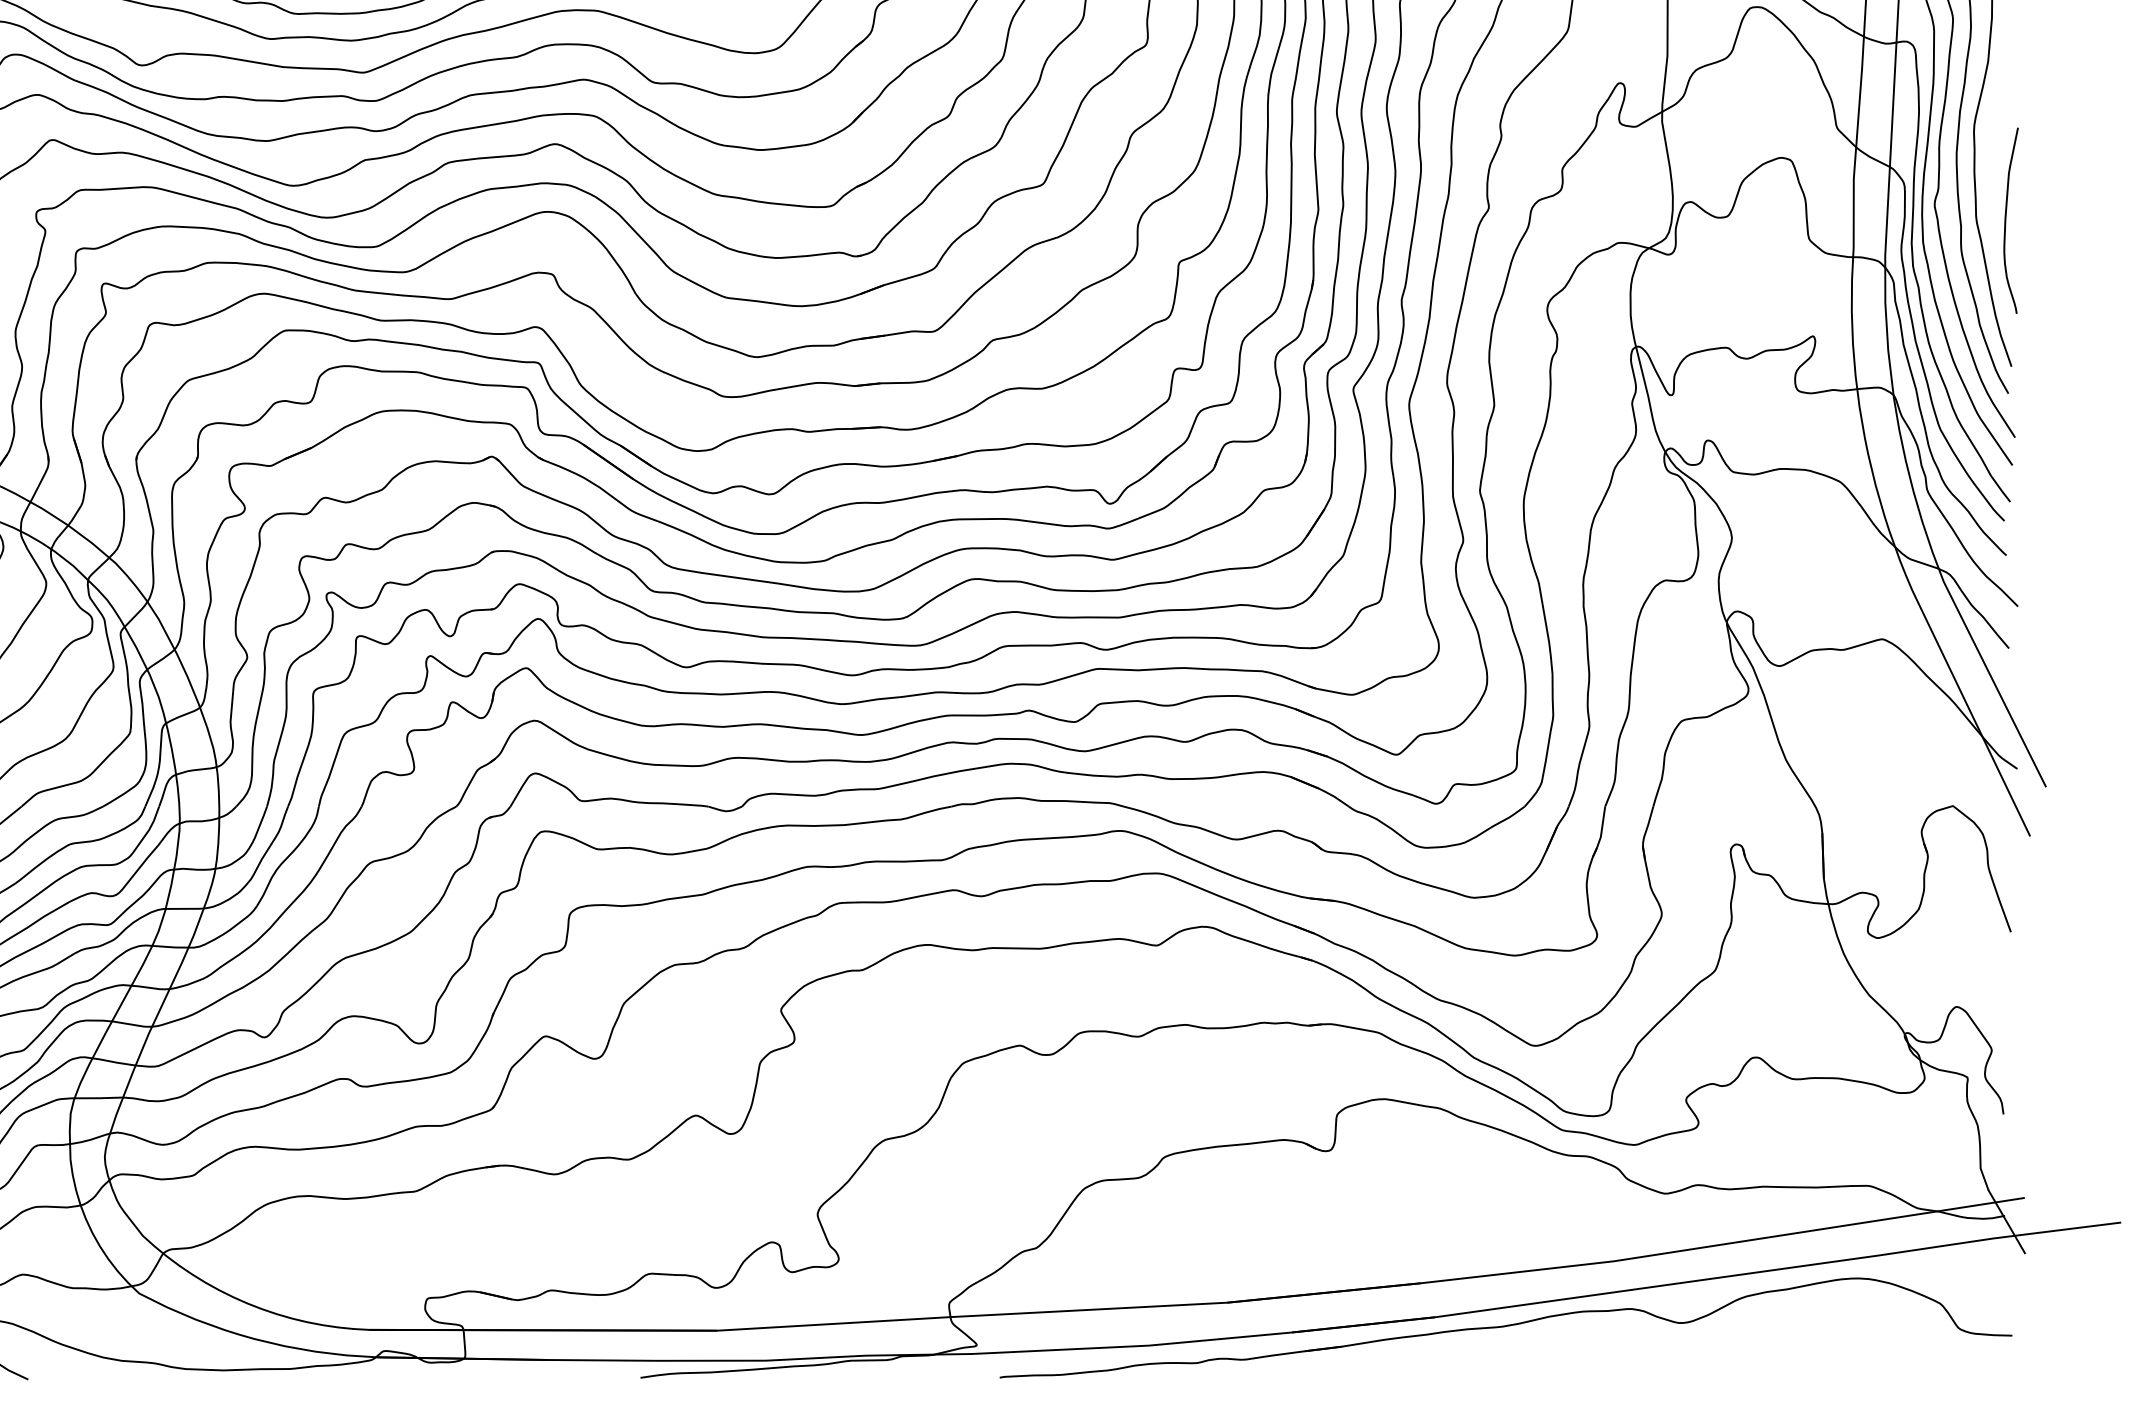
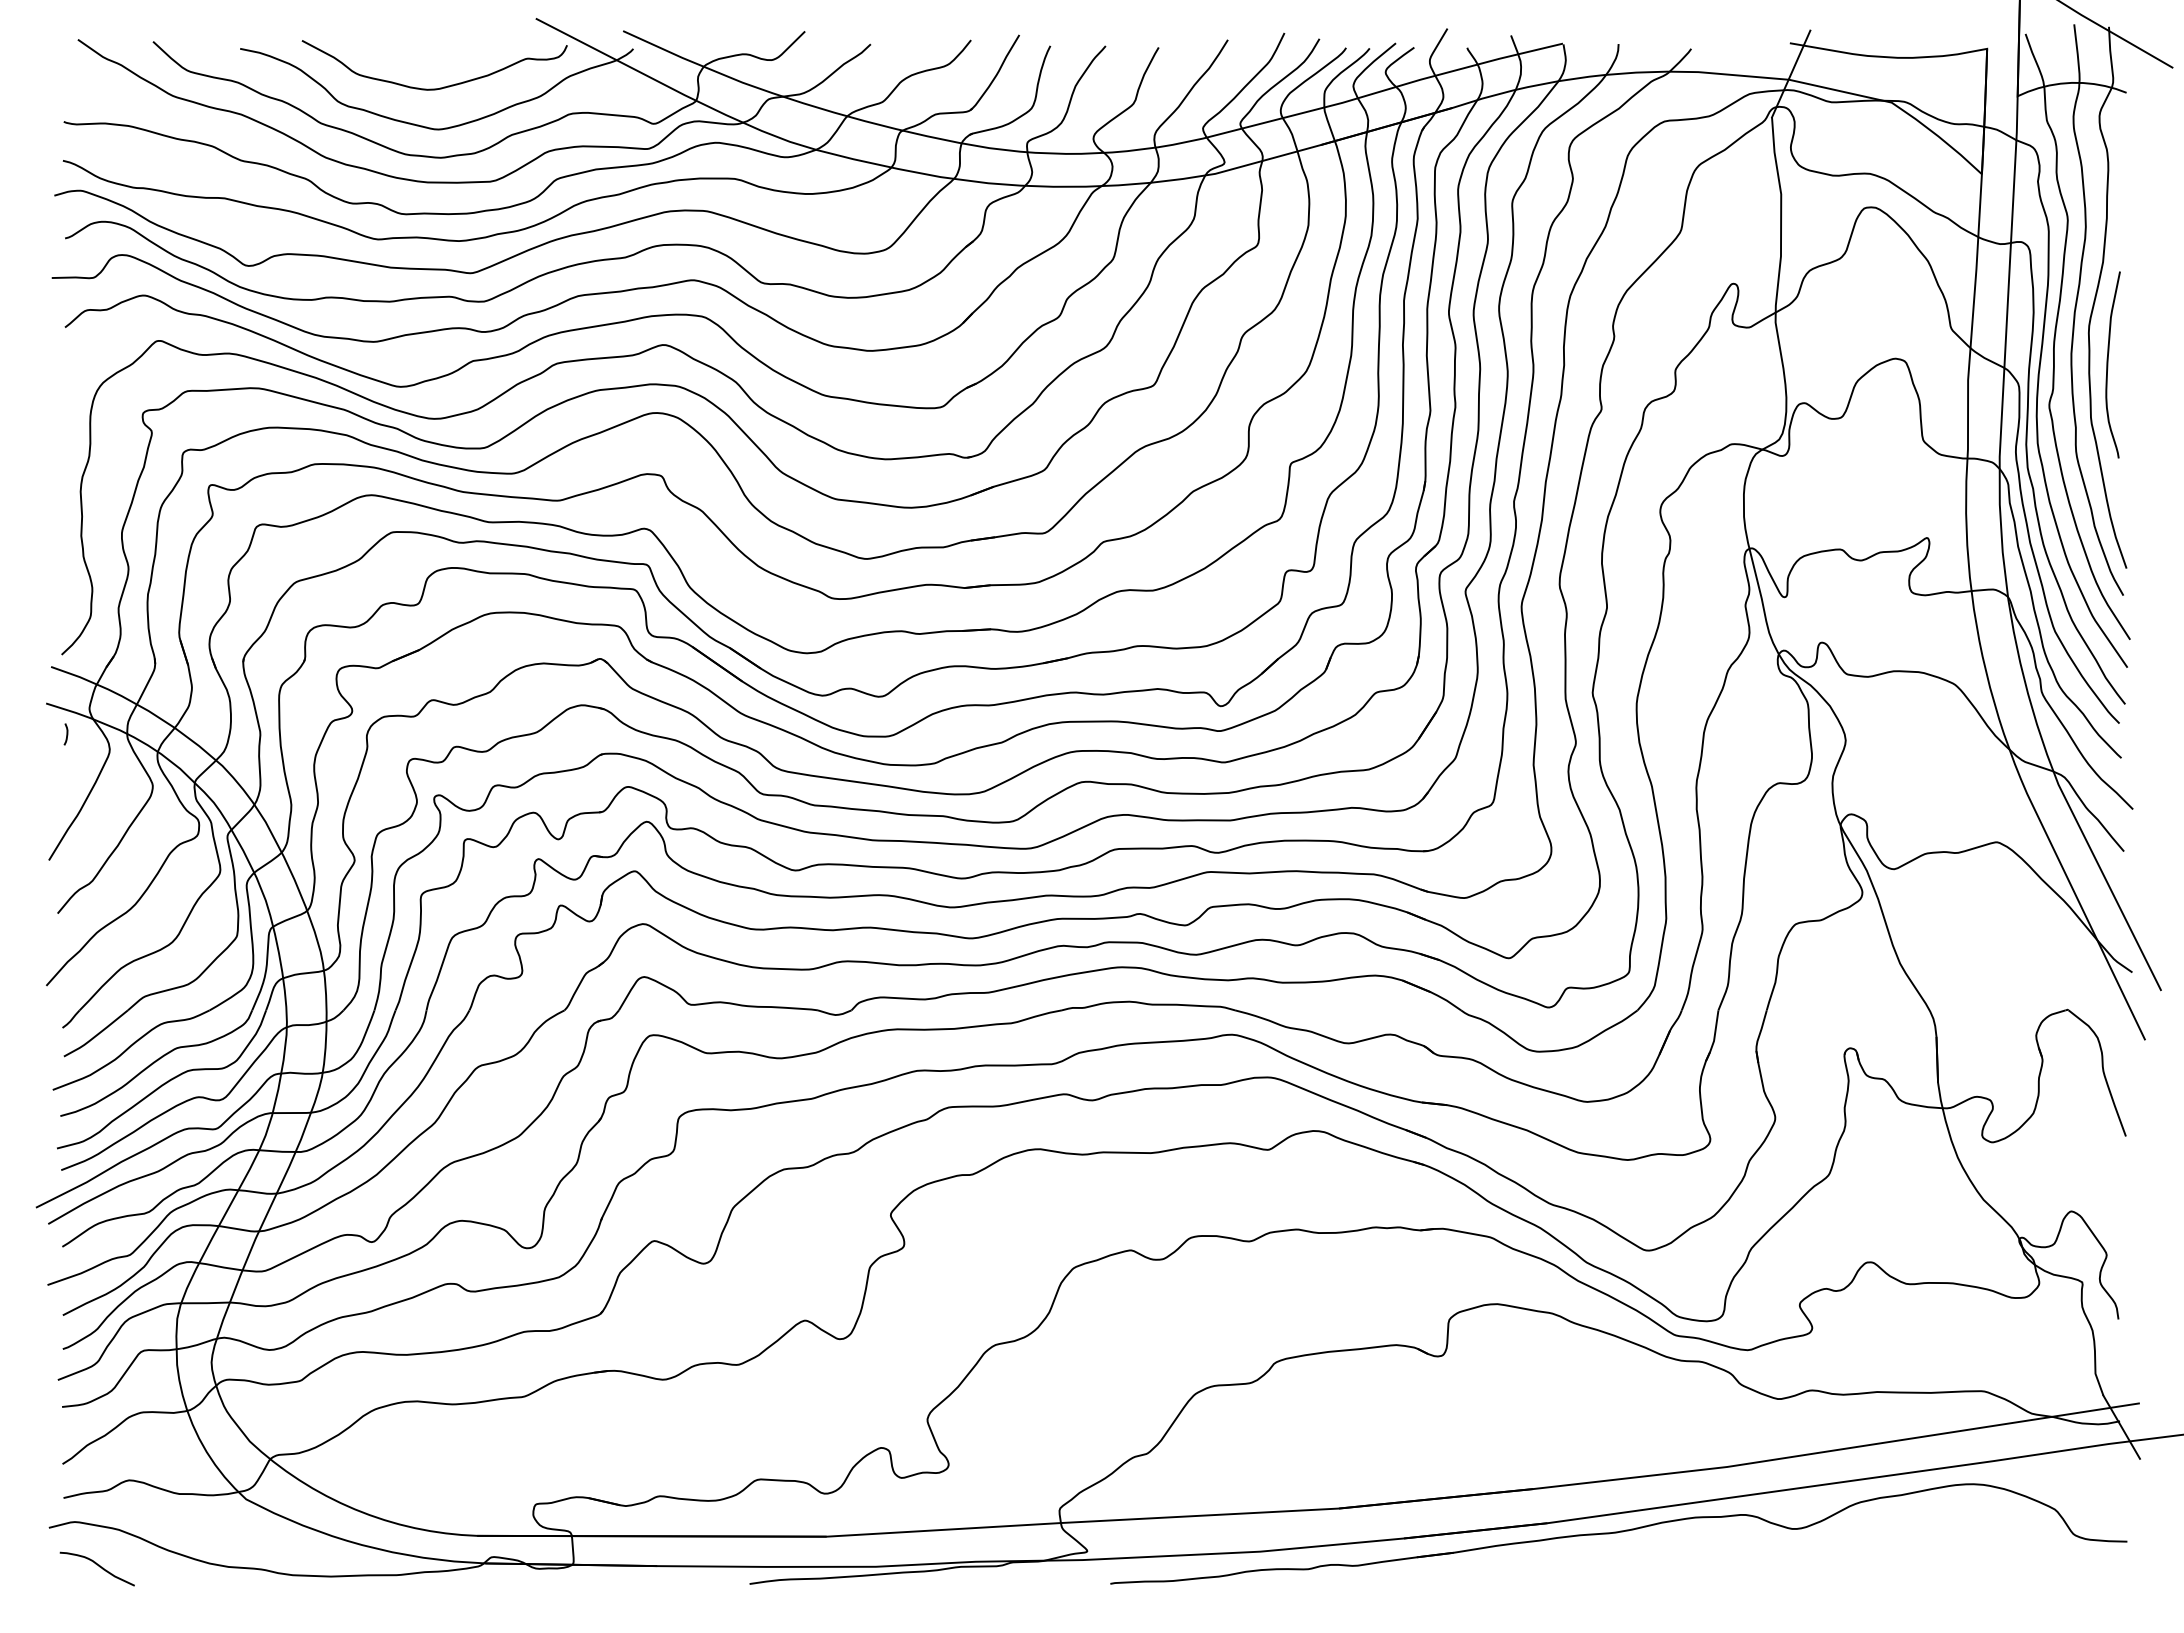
curve: (2006, 220) -> (2108, 364), moved

